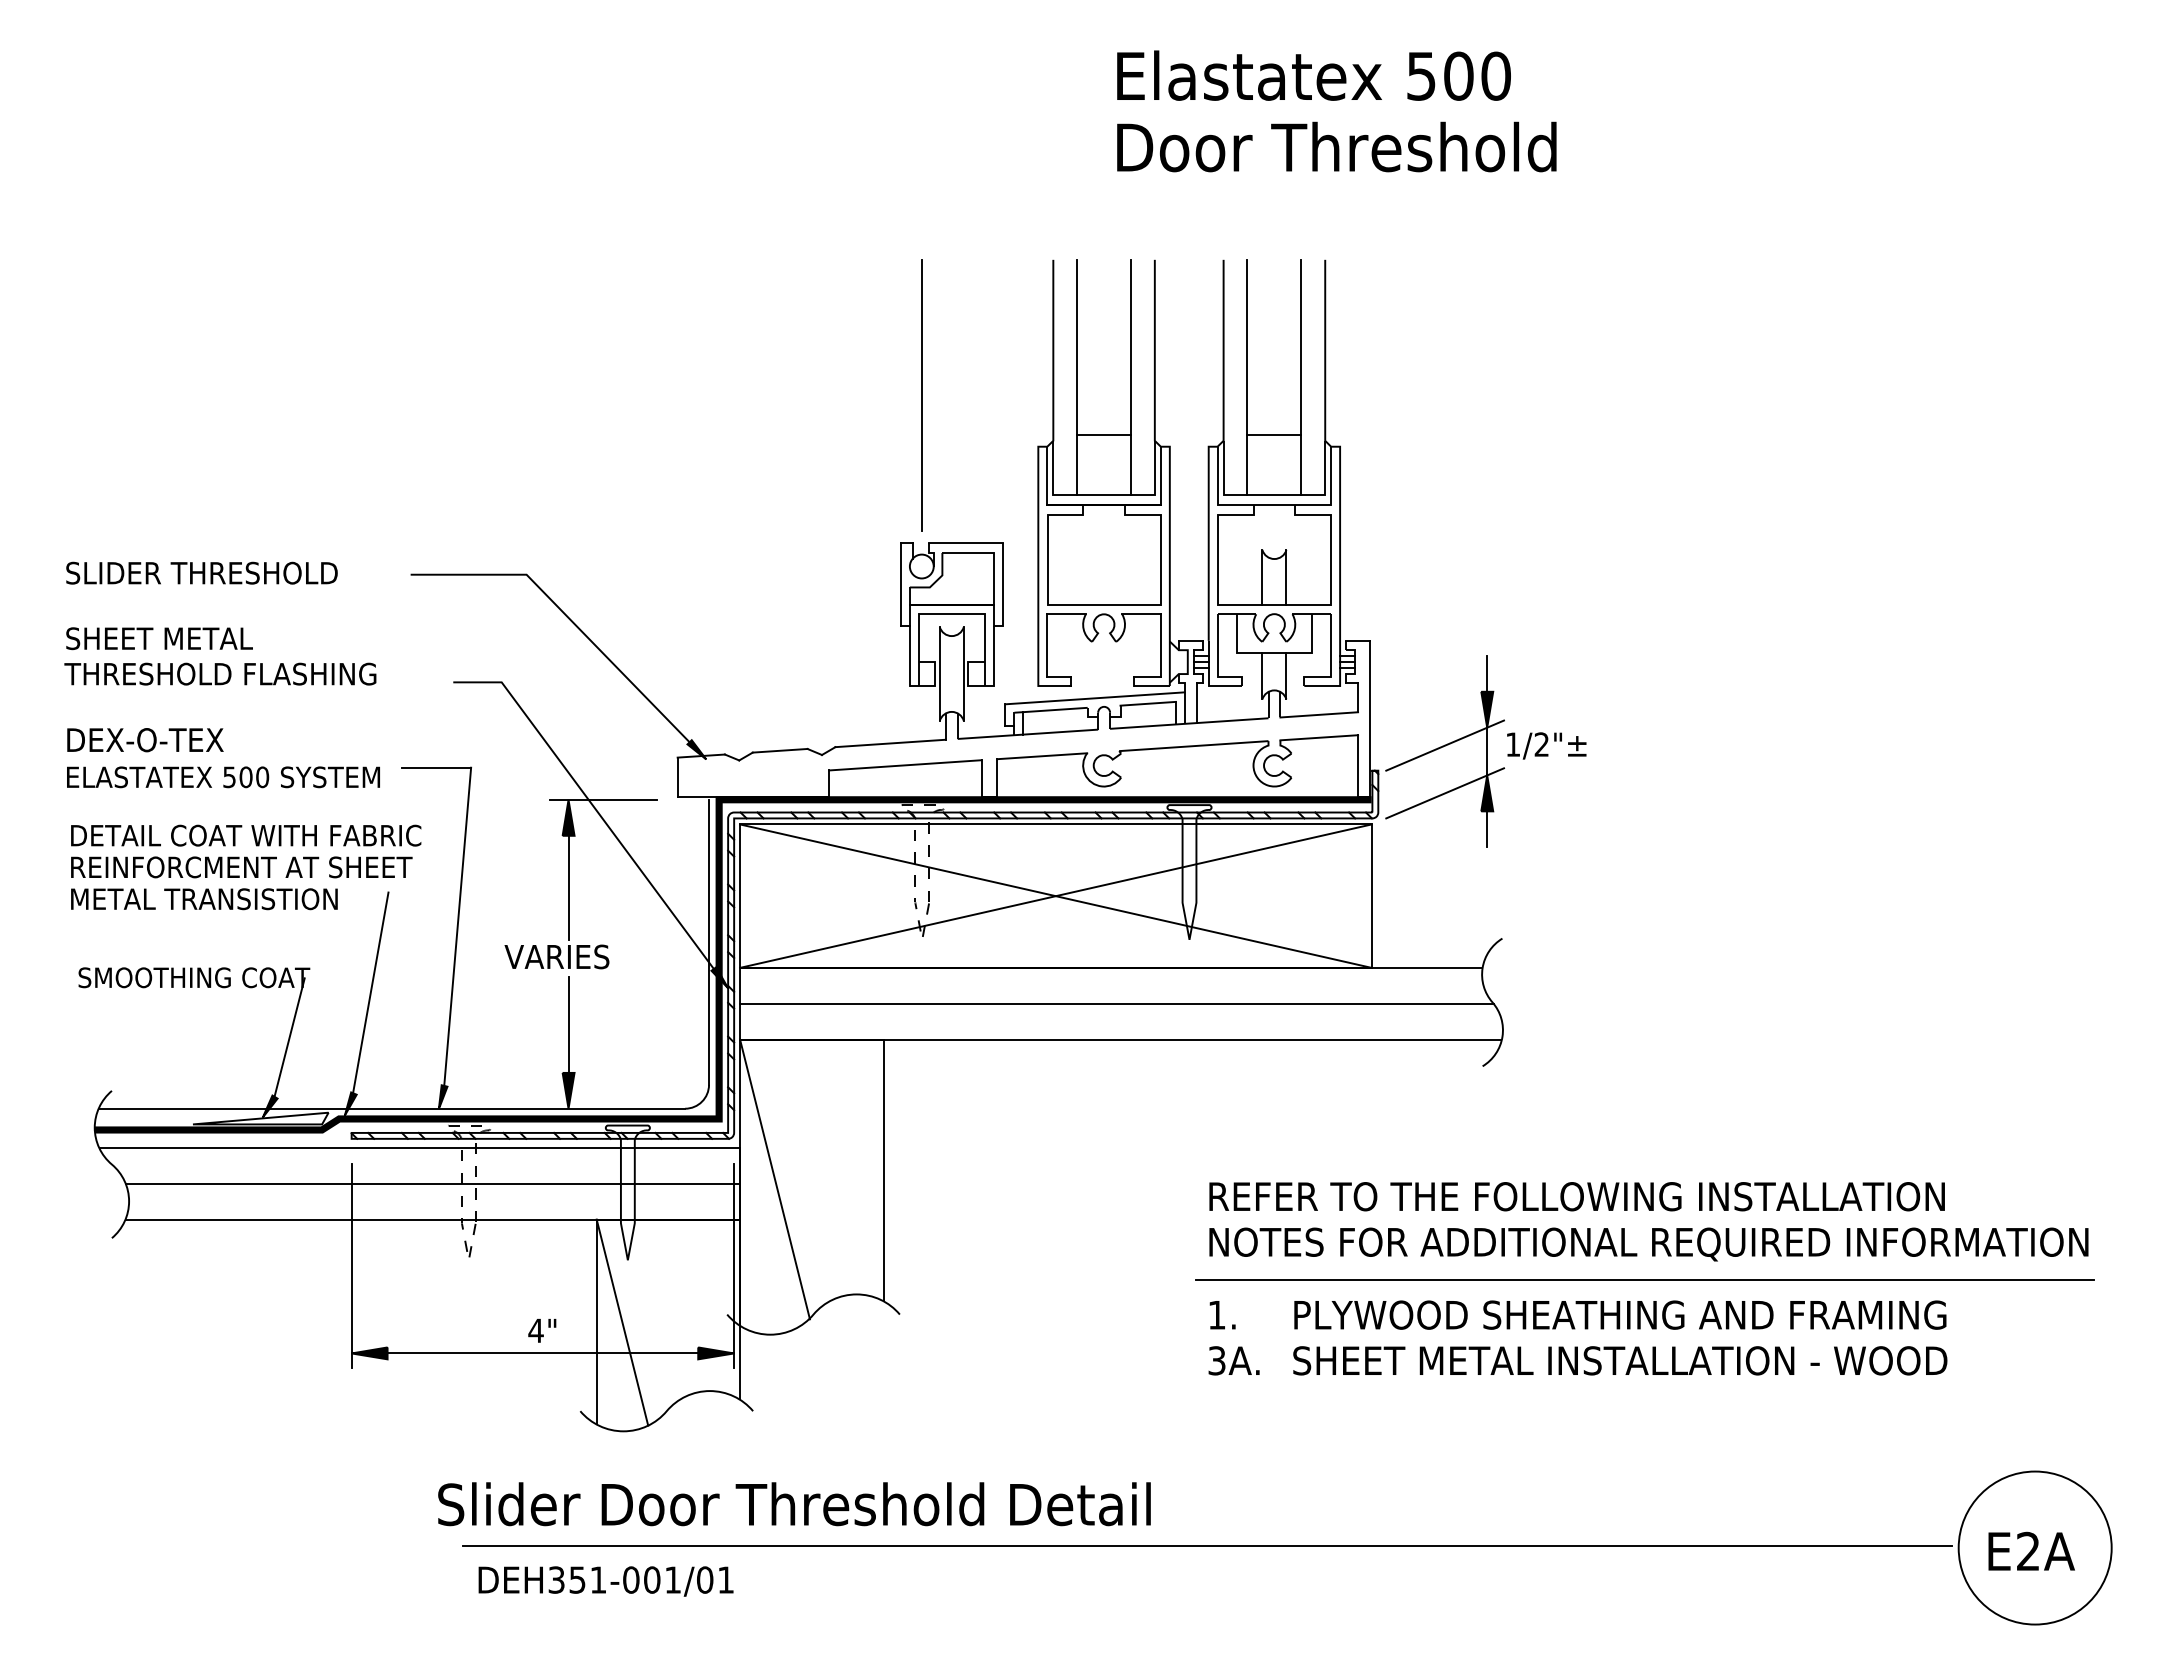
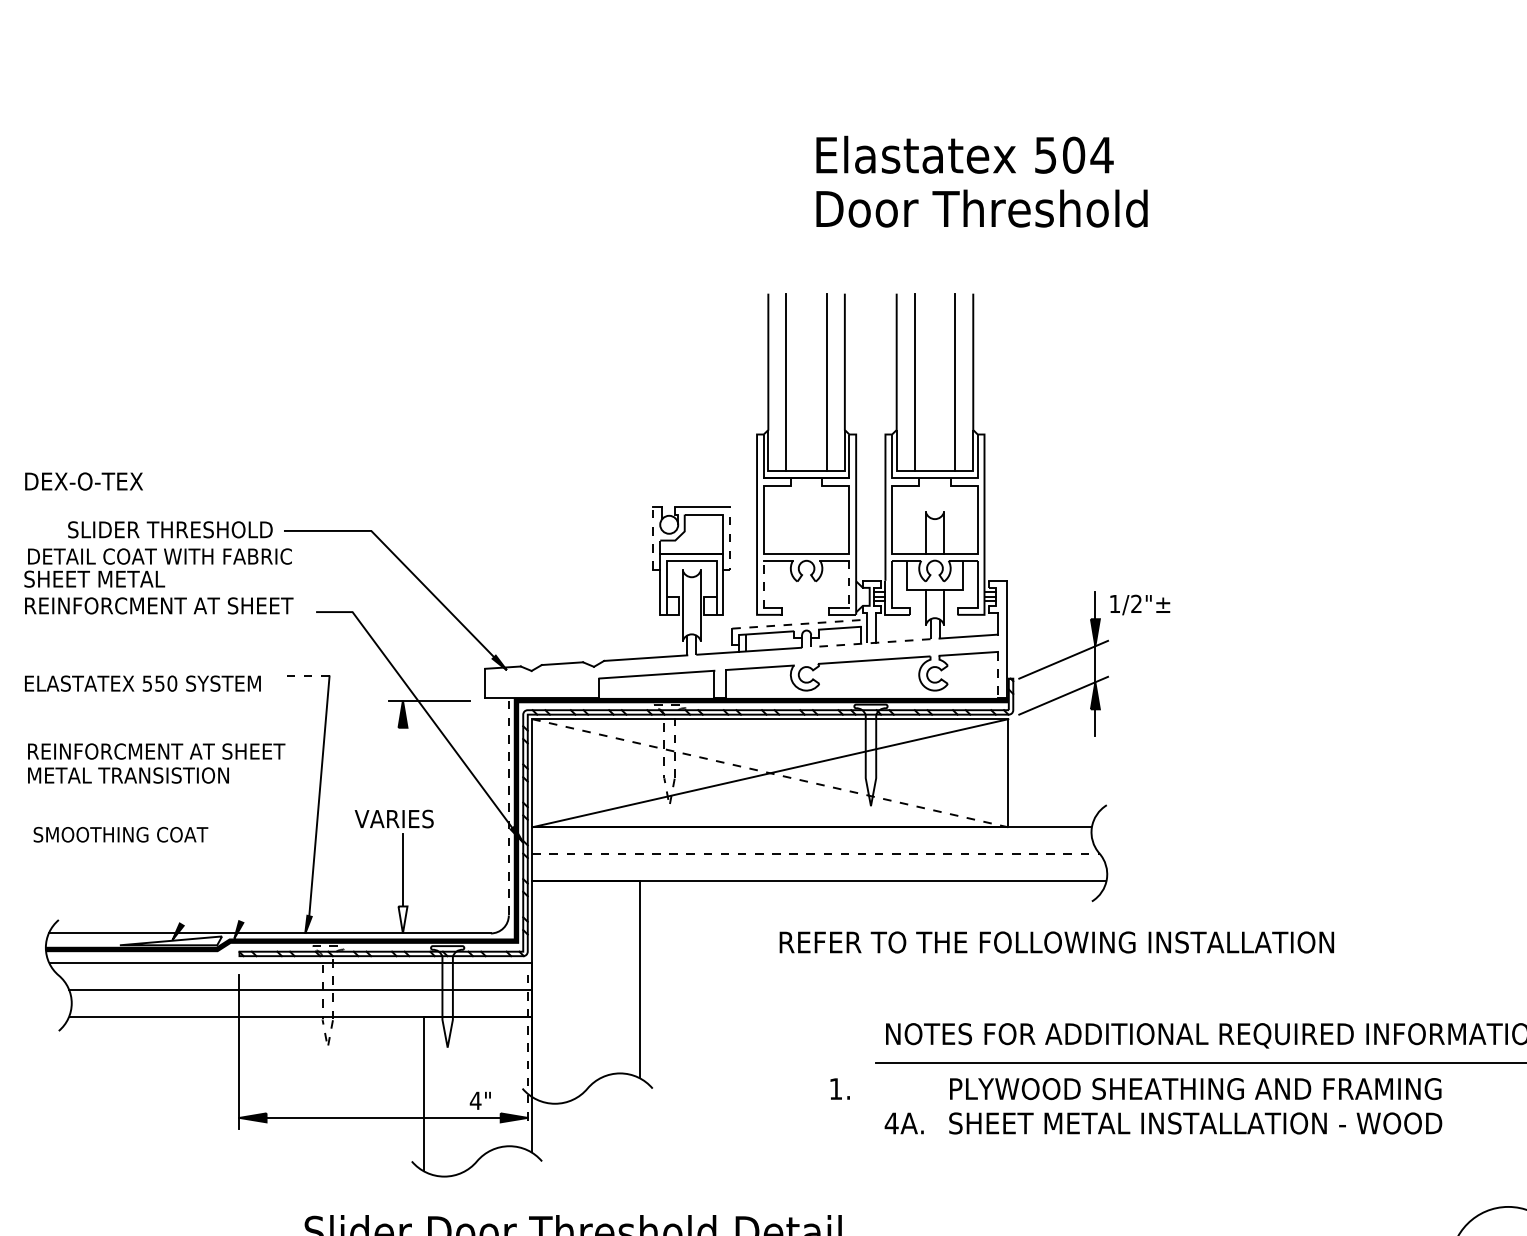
text: (1495, 75) -> (1101, 154), 500 -> 504
line: (921, 395) -> (668, 395), removed
line: (1103, 434) -> (806, 425), removed
line: (1274, 434) -> (935, 425), removed
text: (201, 572) -> (170, 529), moved
line: (900, 584) -> (653, 538), solid -> dashed
line: (1002, 589) -> (730, 542), solid -> dashed
line: (1047, 645) -> (763, 584), solid -> dashed
line: (1160, 646) -> (849, 585), solid -> dashed
text: (243, 673) -> (157, 605), THRESHOLD FLASHING -> REINFORCMENT AT SHEET
line: (1095, 698) -> (800, 624), solid -> dashed
line: (1188, 723) -> (870, 643), solid -> dashed
text: (145, 740) -> (84, 481), moved
text: (1546, 745) -> (1140, 604), moved
line: (1358, 766) -> (998, 675), solid -> dashed
line: (436, 767) -> (303, 676), solid -> dashed
text: (245, 777) -> (159, 683), 500 -> 550
text: (246, 835) -> (160, 556), moved
line: (568, 887) -> (402, 766), removed
line: (1055, 896) -> (769, 773), solid -> dashed
line: (709, 942) -> (509, 808), solid -> dashed
line: (370, 995) -> (253, 848), removed
line: (1116, 1003) -> (815, 854), solid -> dashed
line: (288, 1040) -> (191, 882), removed
fill: (568, 1090) -> (402, 919), removed
line: (774, 1179) -> (558, 986), removed
text: (1576, 1196) -> (1056, 942), moved
line: (734, 1266) -> (528, 1052), solid -> dashed
text: (1222, 1315) -> (840, 1089), moved
line: (622, 1322) -> (443, 1094), removed
text: (542, 1330) -> (480, 1100), moved
text: (1216, 1360) -> (891, 1123), 3A. -> 4A.

